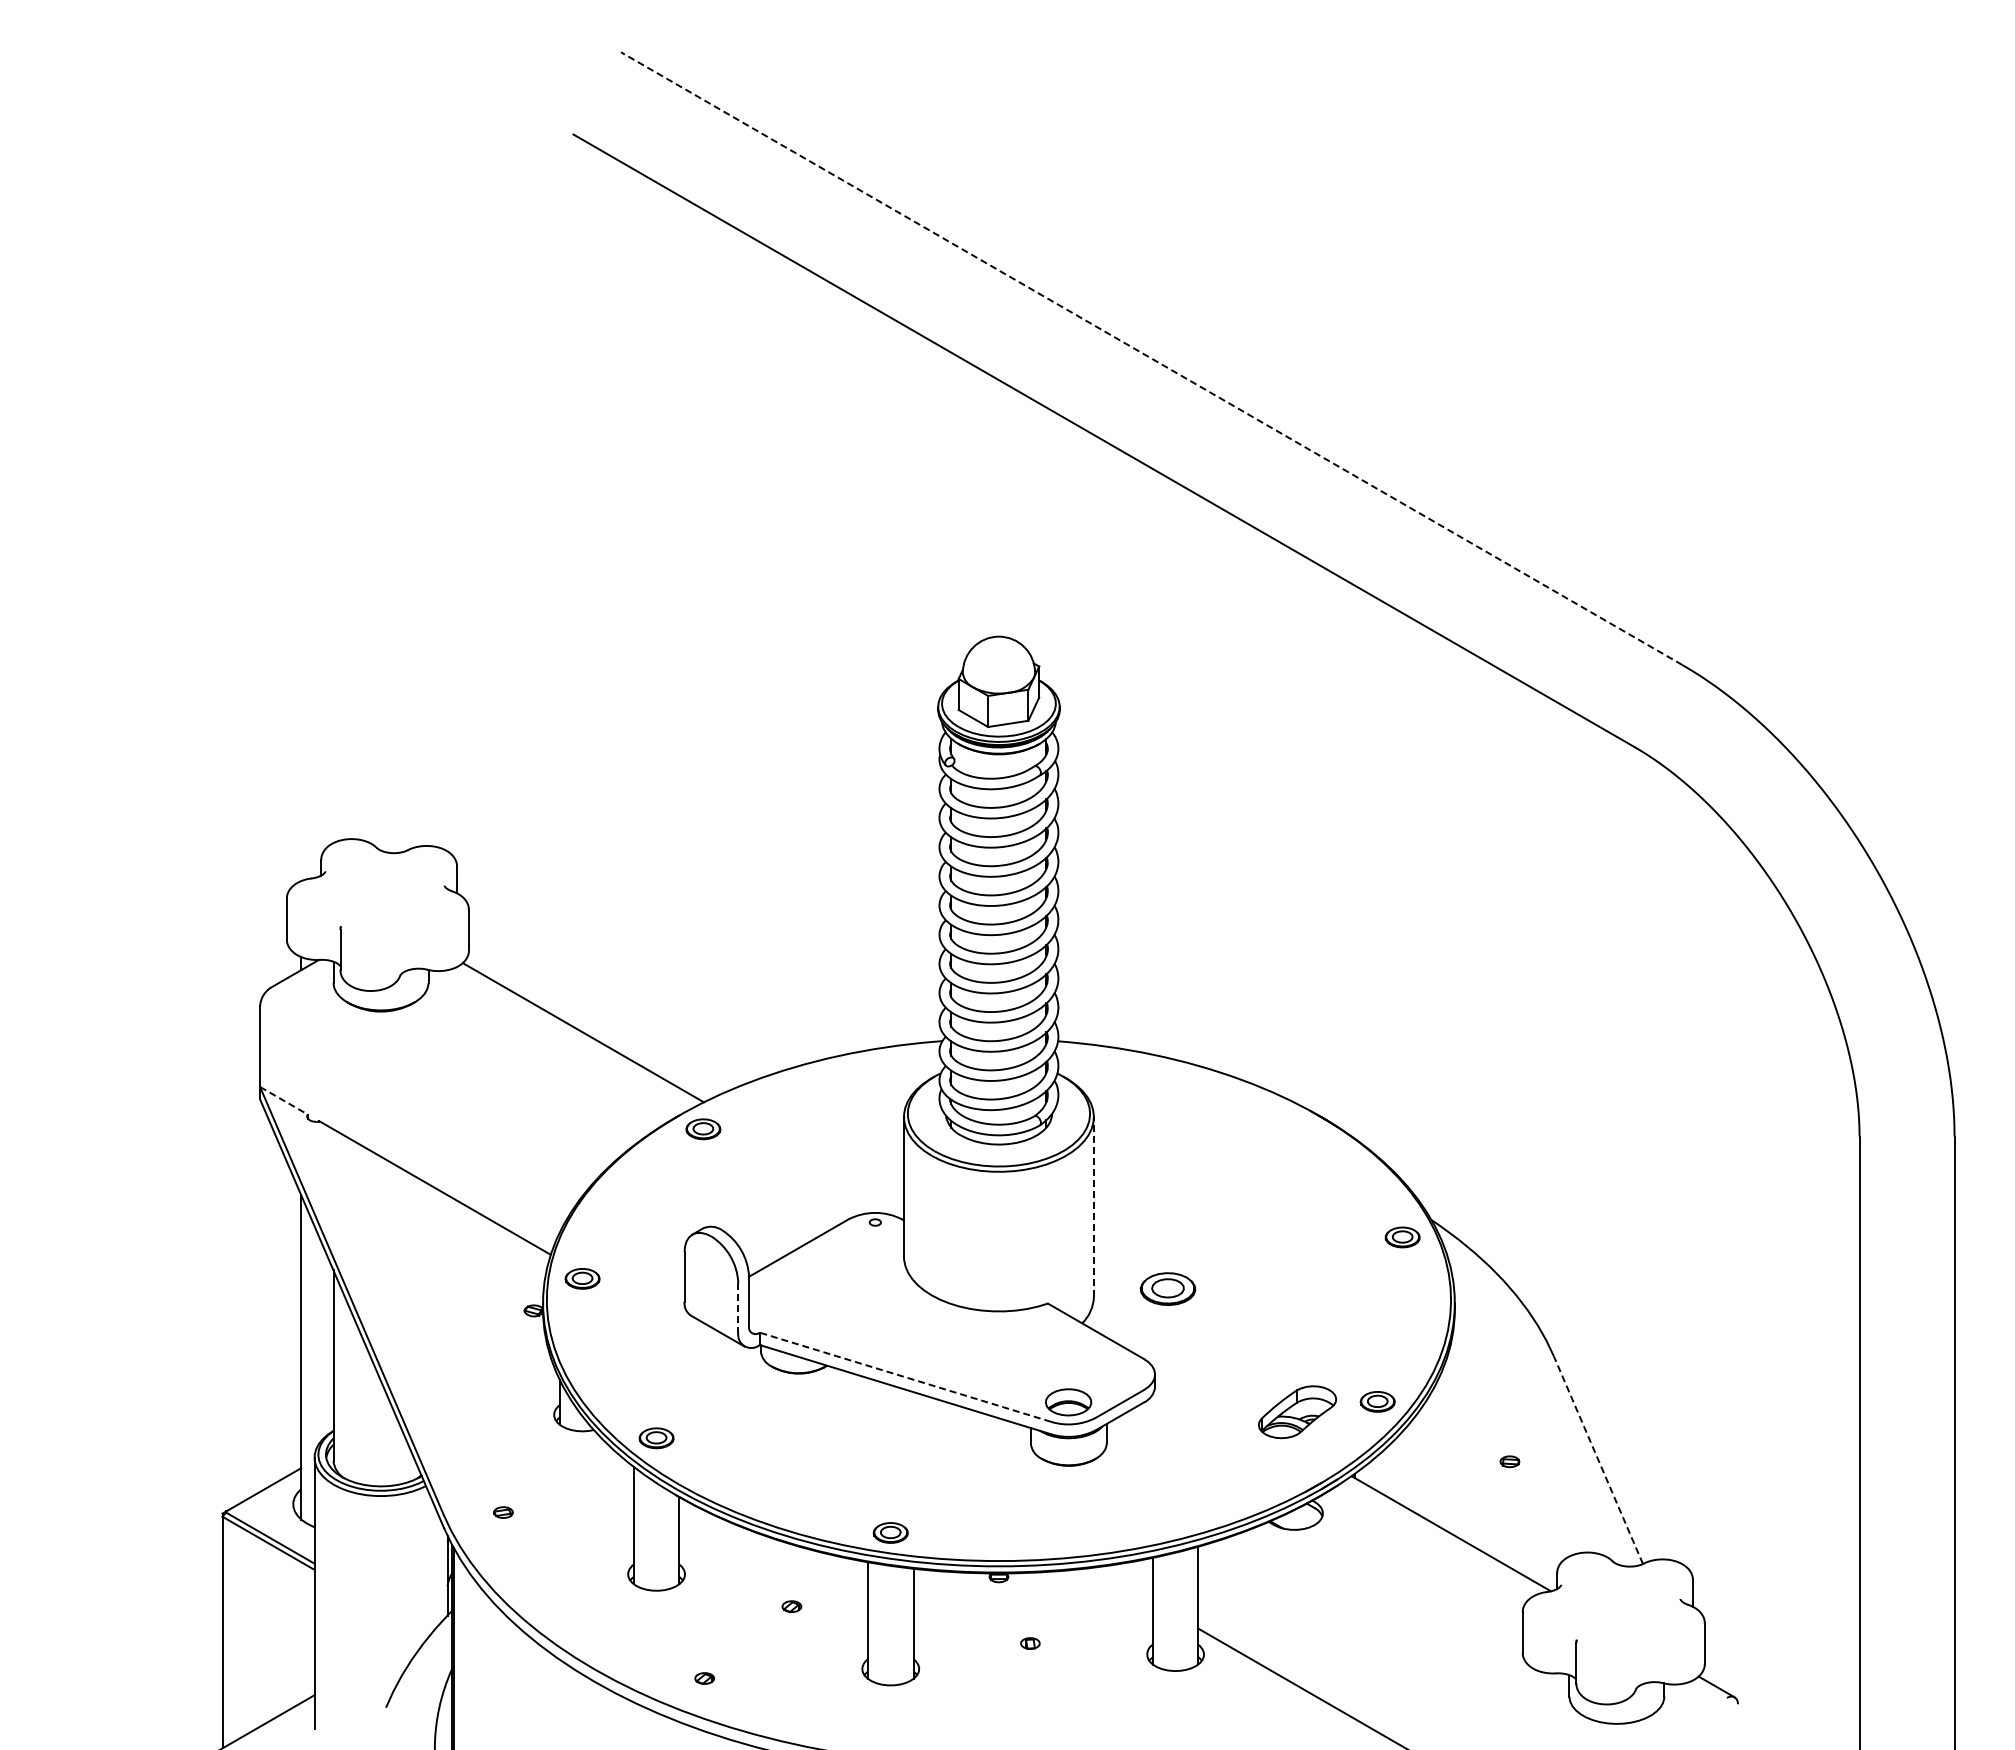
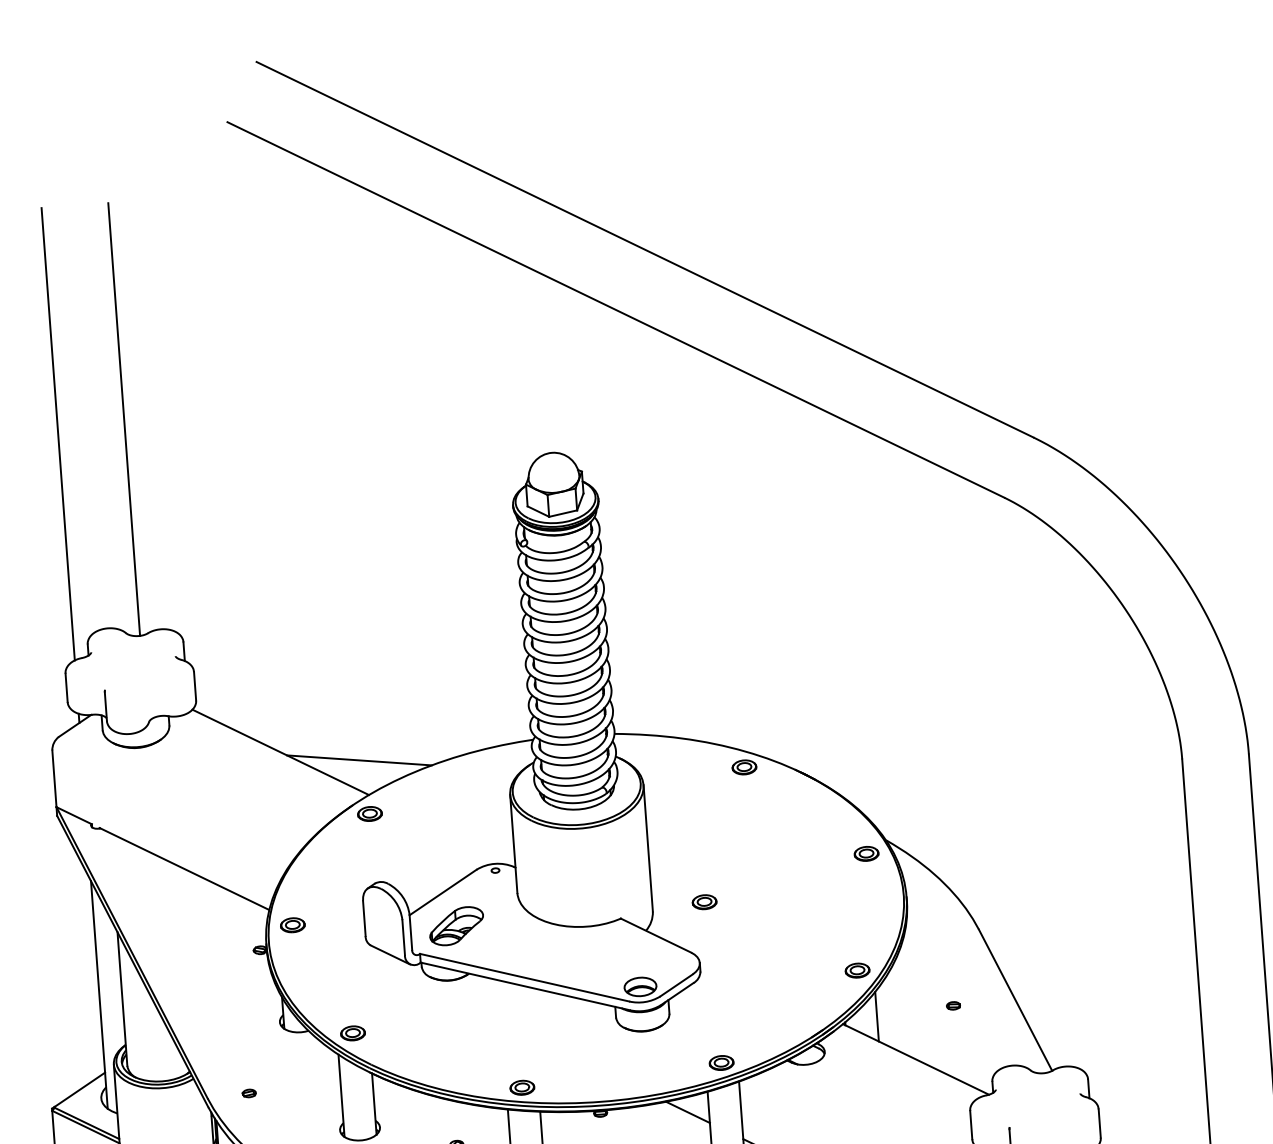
line: (1151, 358) -> (644, 249), dashed -> solid
line: (396, 544) -> (124, 419), added
line: (301, 558) -> (58, 433), added
line: (693, 1051) -> (359, 759), added
line: (284, 1100) -> (74, 815), dashed -> solid
part: (1238, 1102) -> (744, 767), added
line: (1093, 1206) -> (647, 848), dashed -> solid
part: (1168, 1288) -> (704, 901), size x0.62
line: (738, 1307) -> (403, 937), dashed -> solid
line: (904, 1377) -> (523, 977), dashed -> solid
part: (1297, 1412) -> (456, 926), moved
line: (1598, 1460) -> (1015, 1000), dashed -> solid
line: (1400, 1469) -> (877, 1016), added
part: (1175, 1518) -> (721, 1062), added
line: (1122, 1584) -> (687, 1112), added

